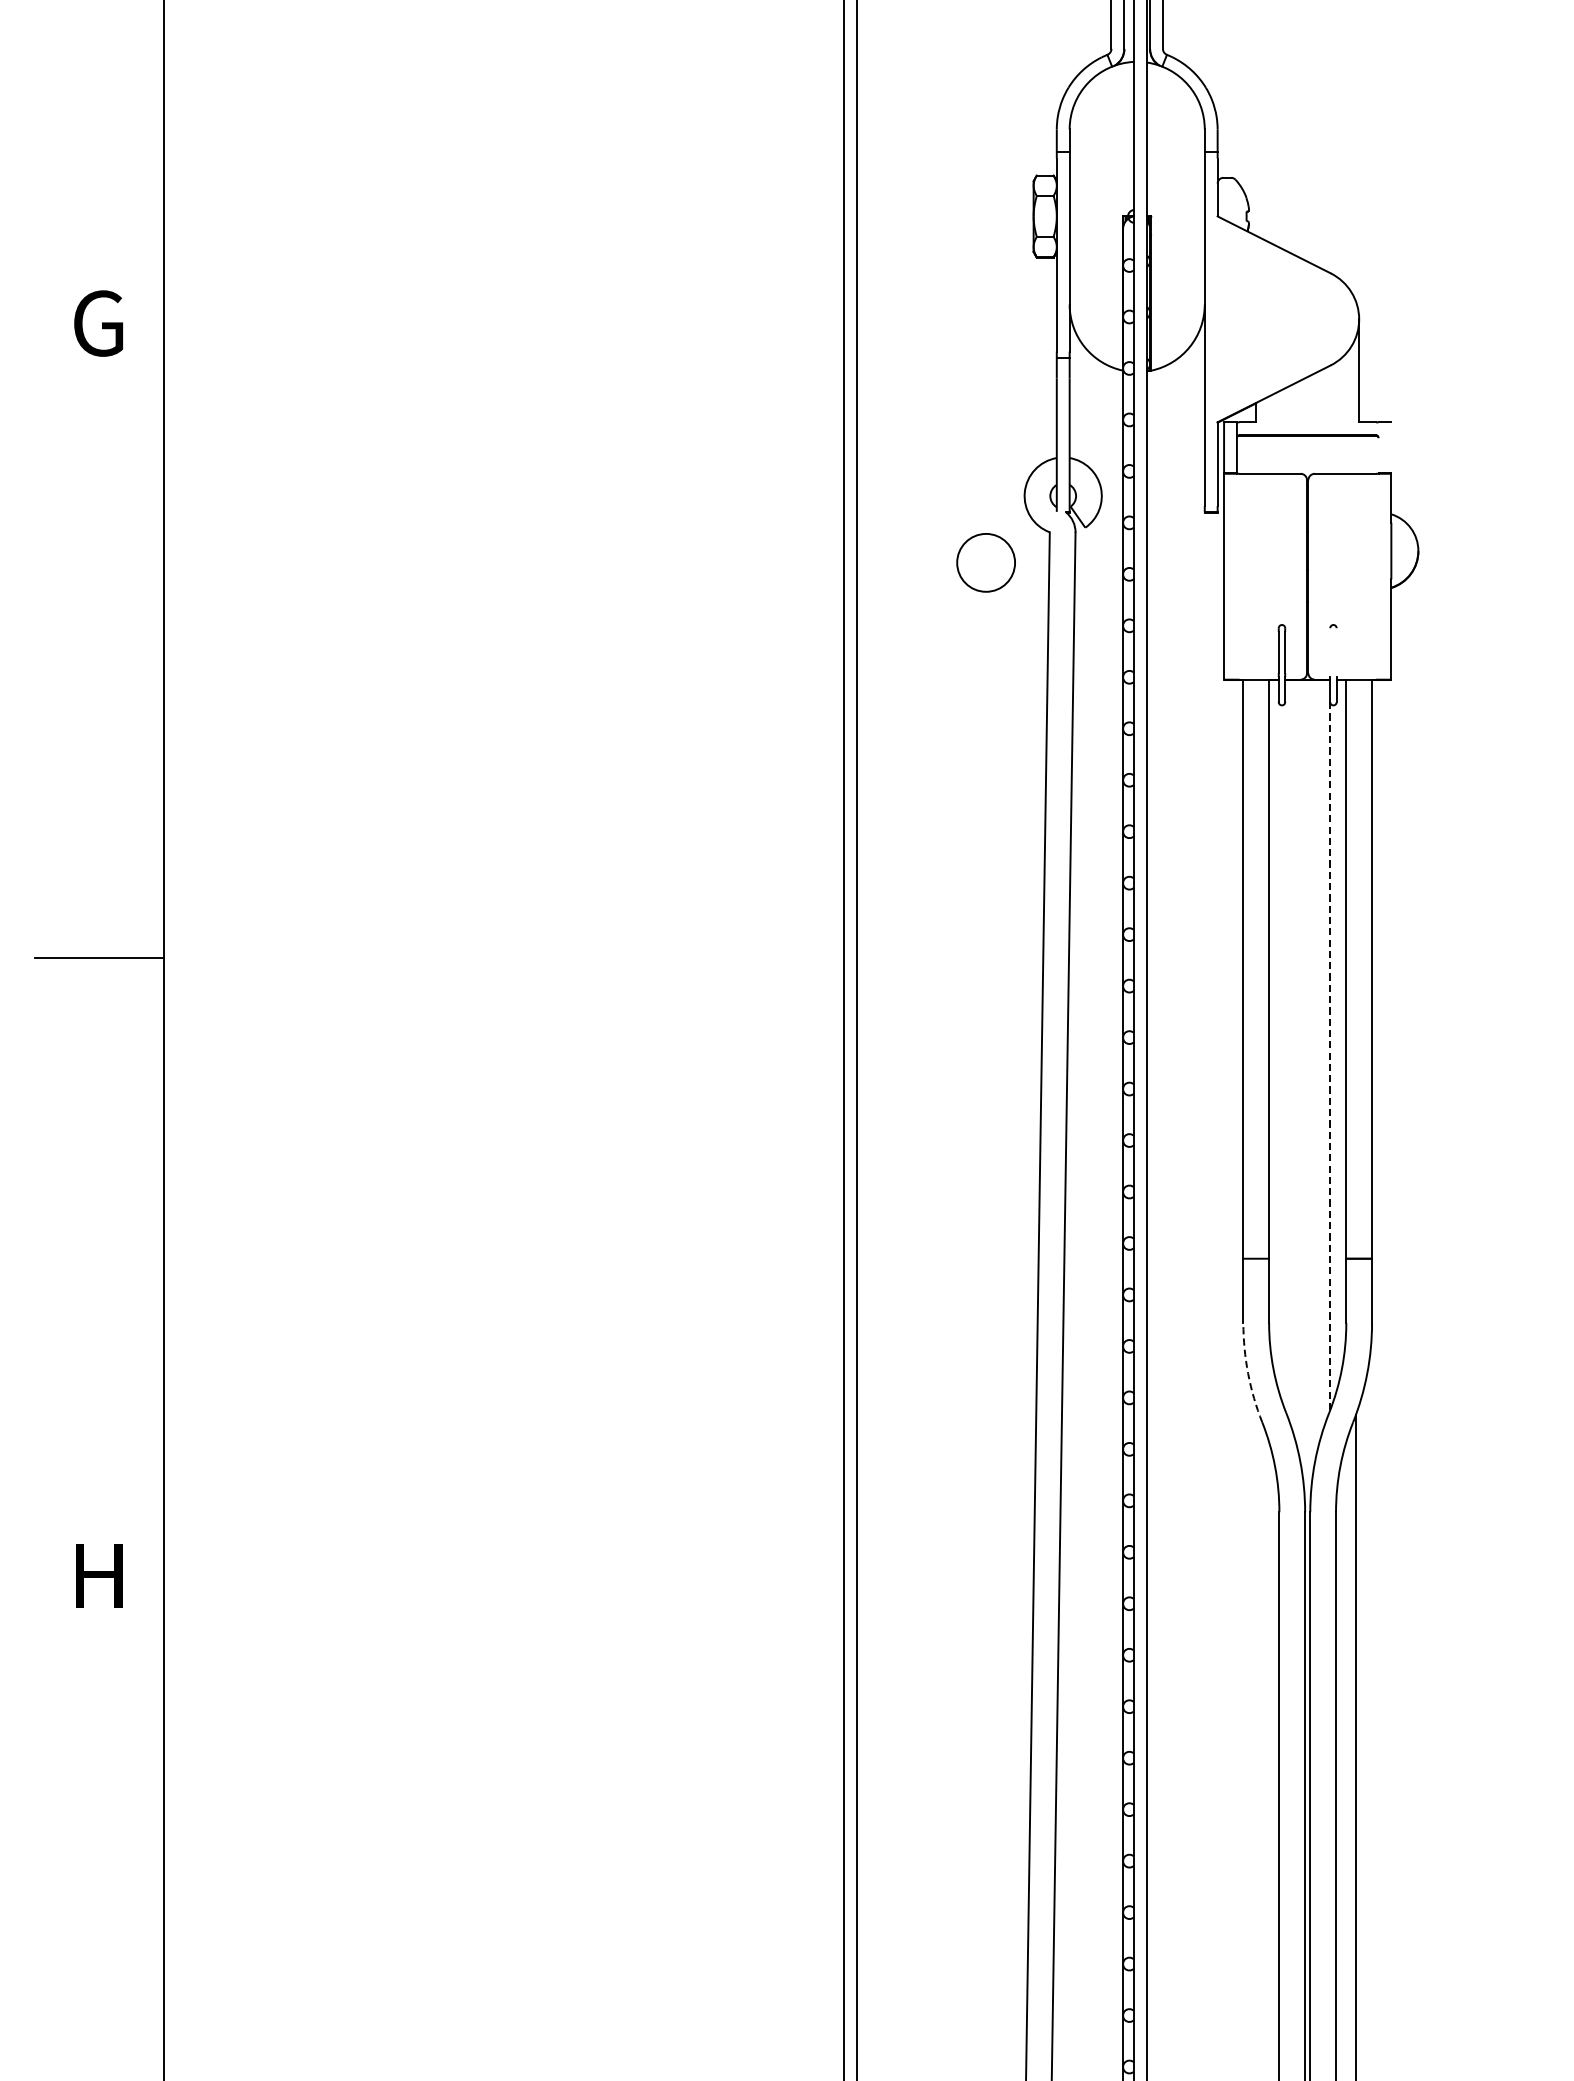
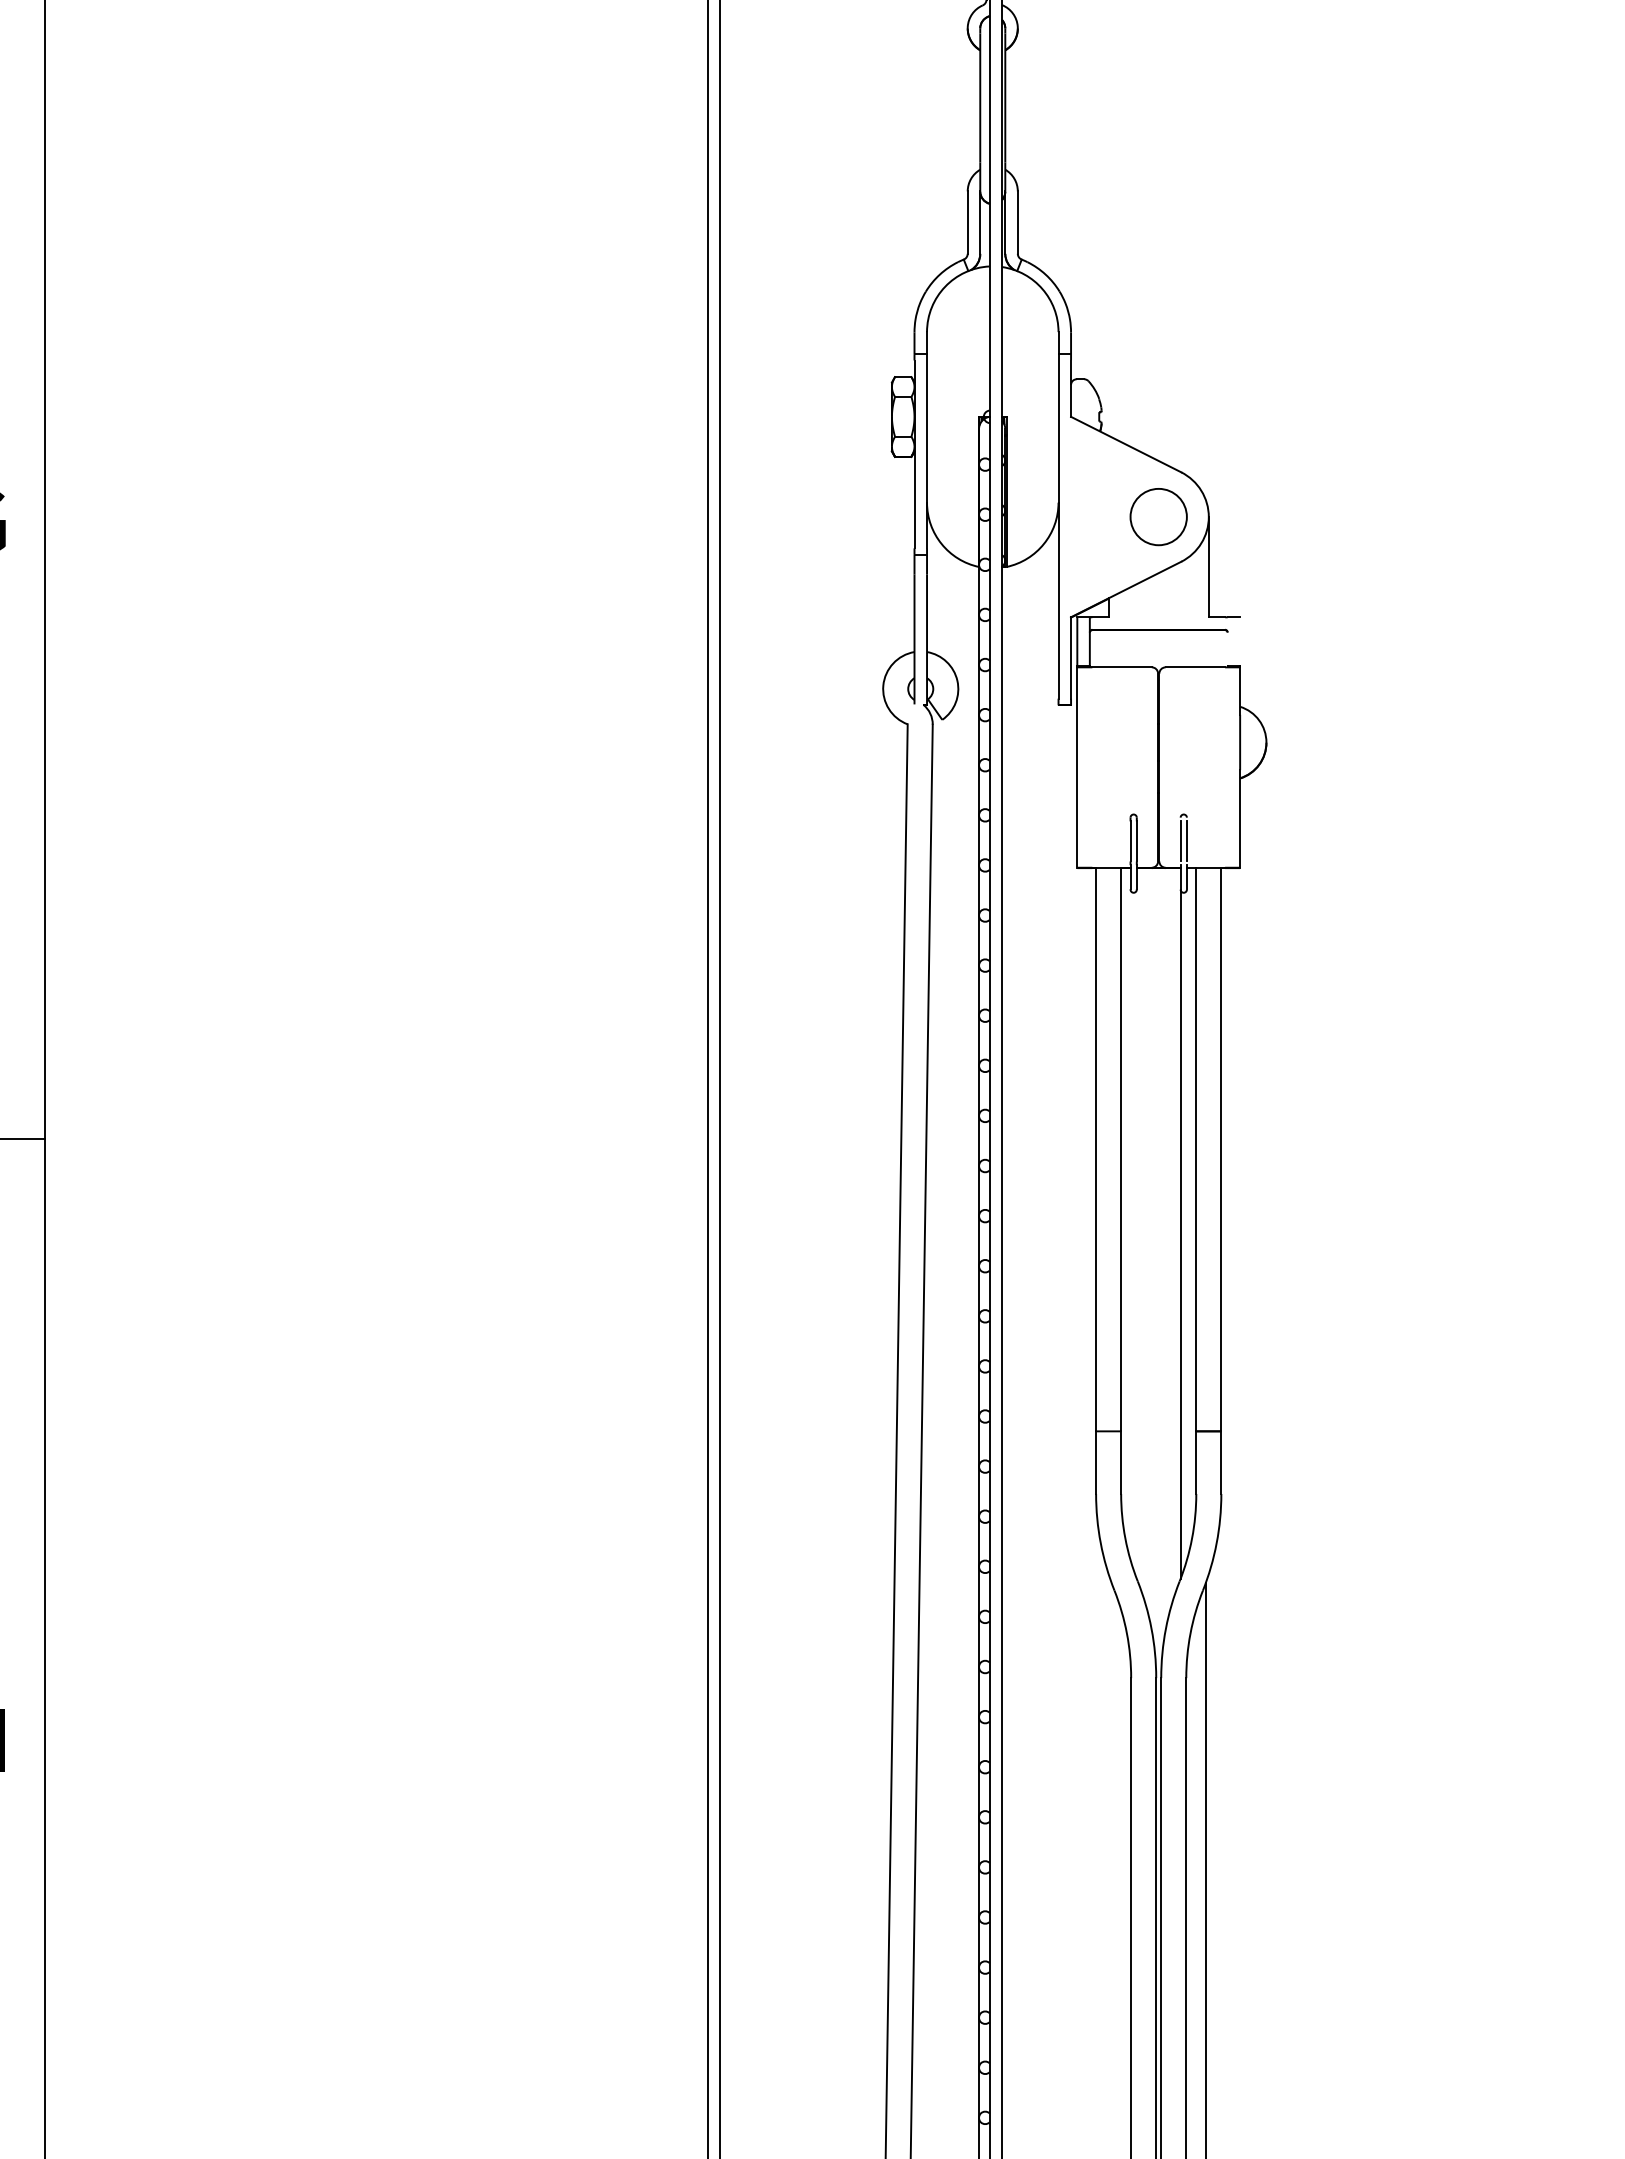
circle: (985, 563) -> (1158, 517), moved
line: (1330, 652) -> (1180, 841), added
line: (1336, 652) -> (1186, 841), added
line: (1330, 1056) -> (1180, 1234), dashed -> solid
arc: (1247, 1373) -> (1100, 1543), dashed -> solid

